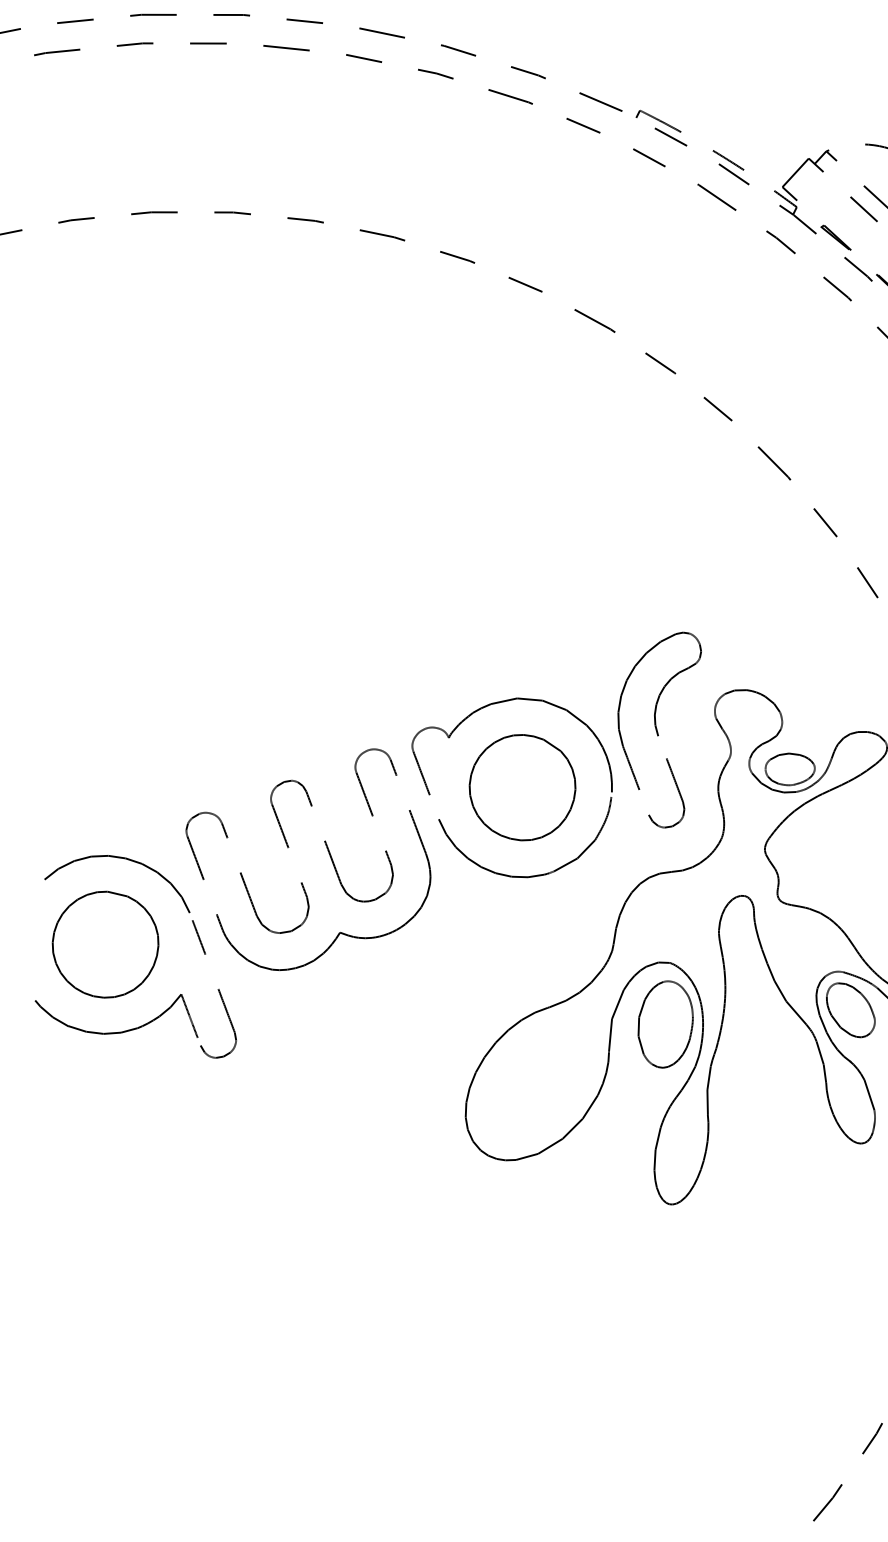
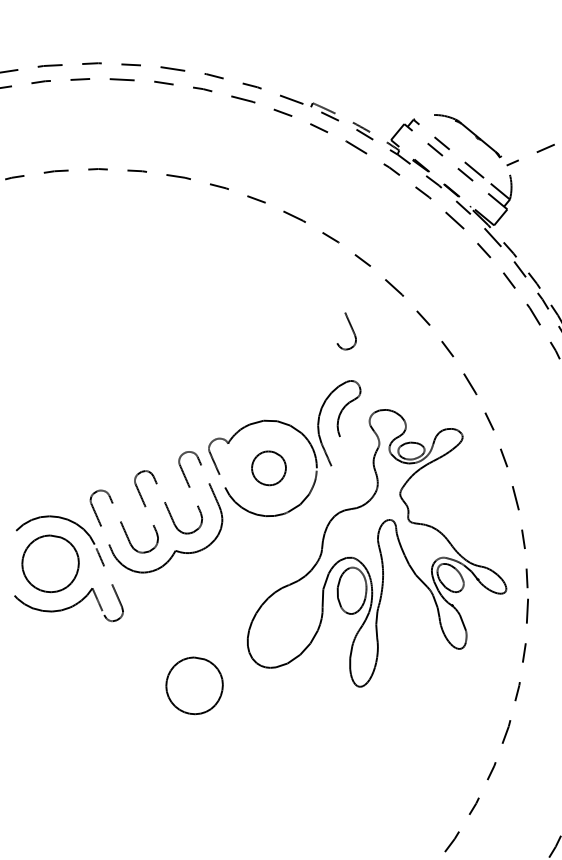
part: (521, 788) -> (268, 468), size x0.6
part: (667, 793) -> (346, 331), moved
part: (362, 1185) -> (194, 685), added

